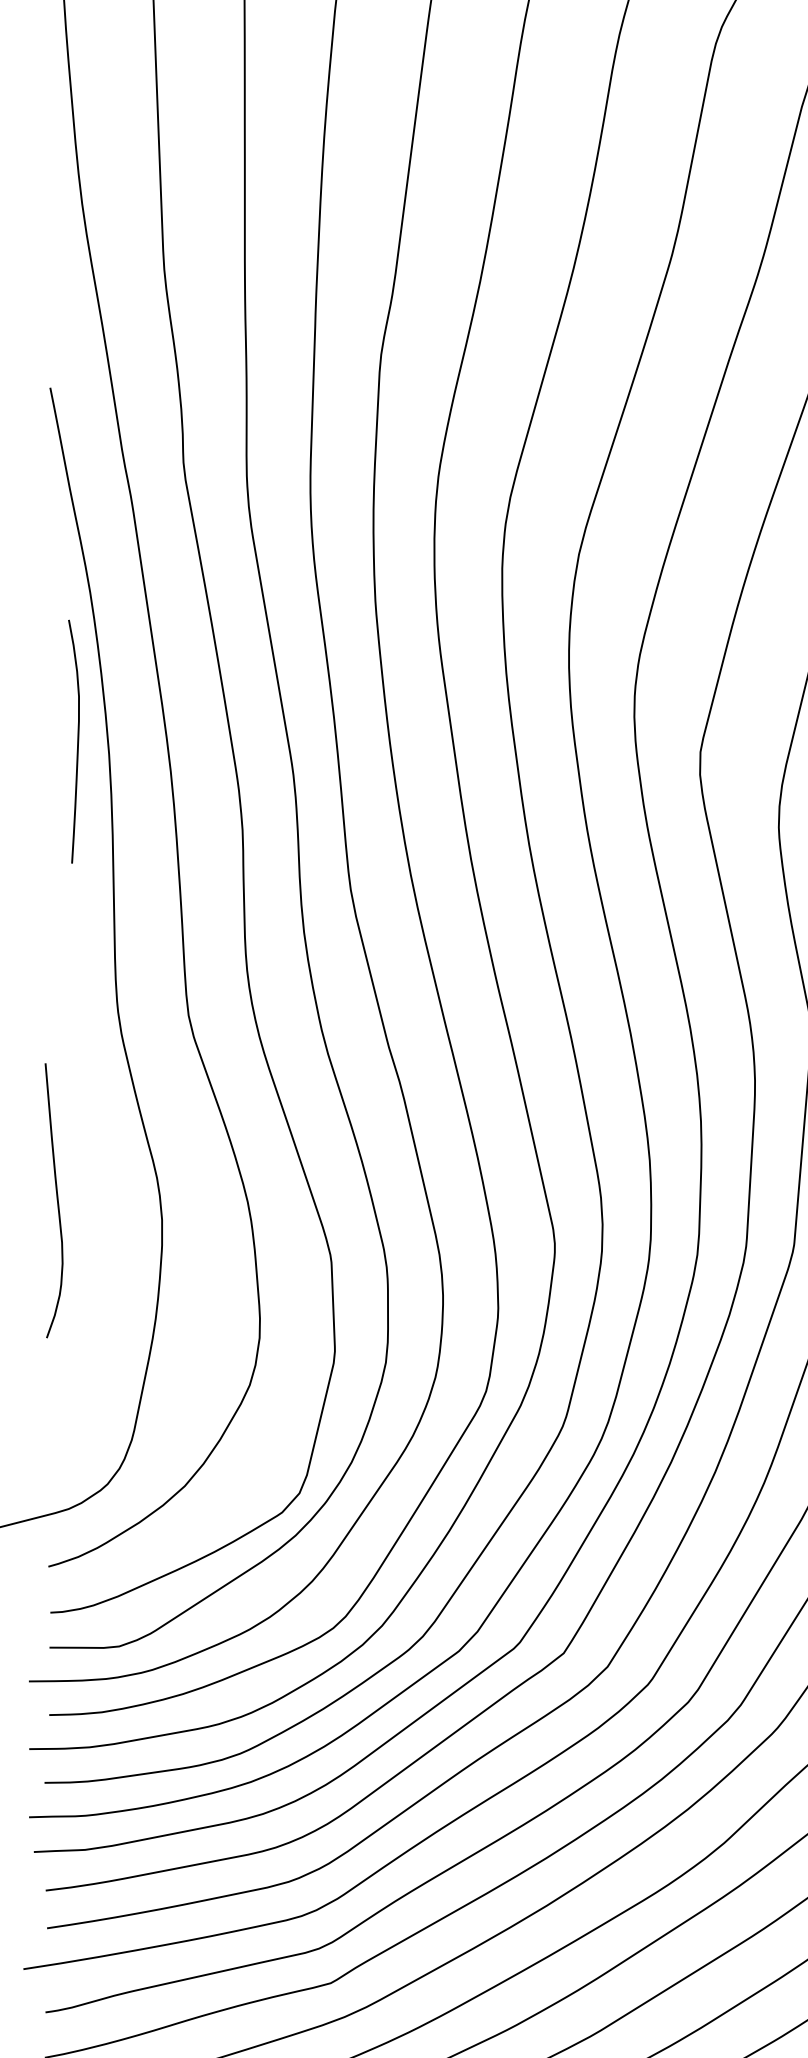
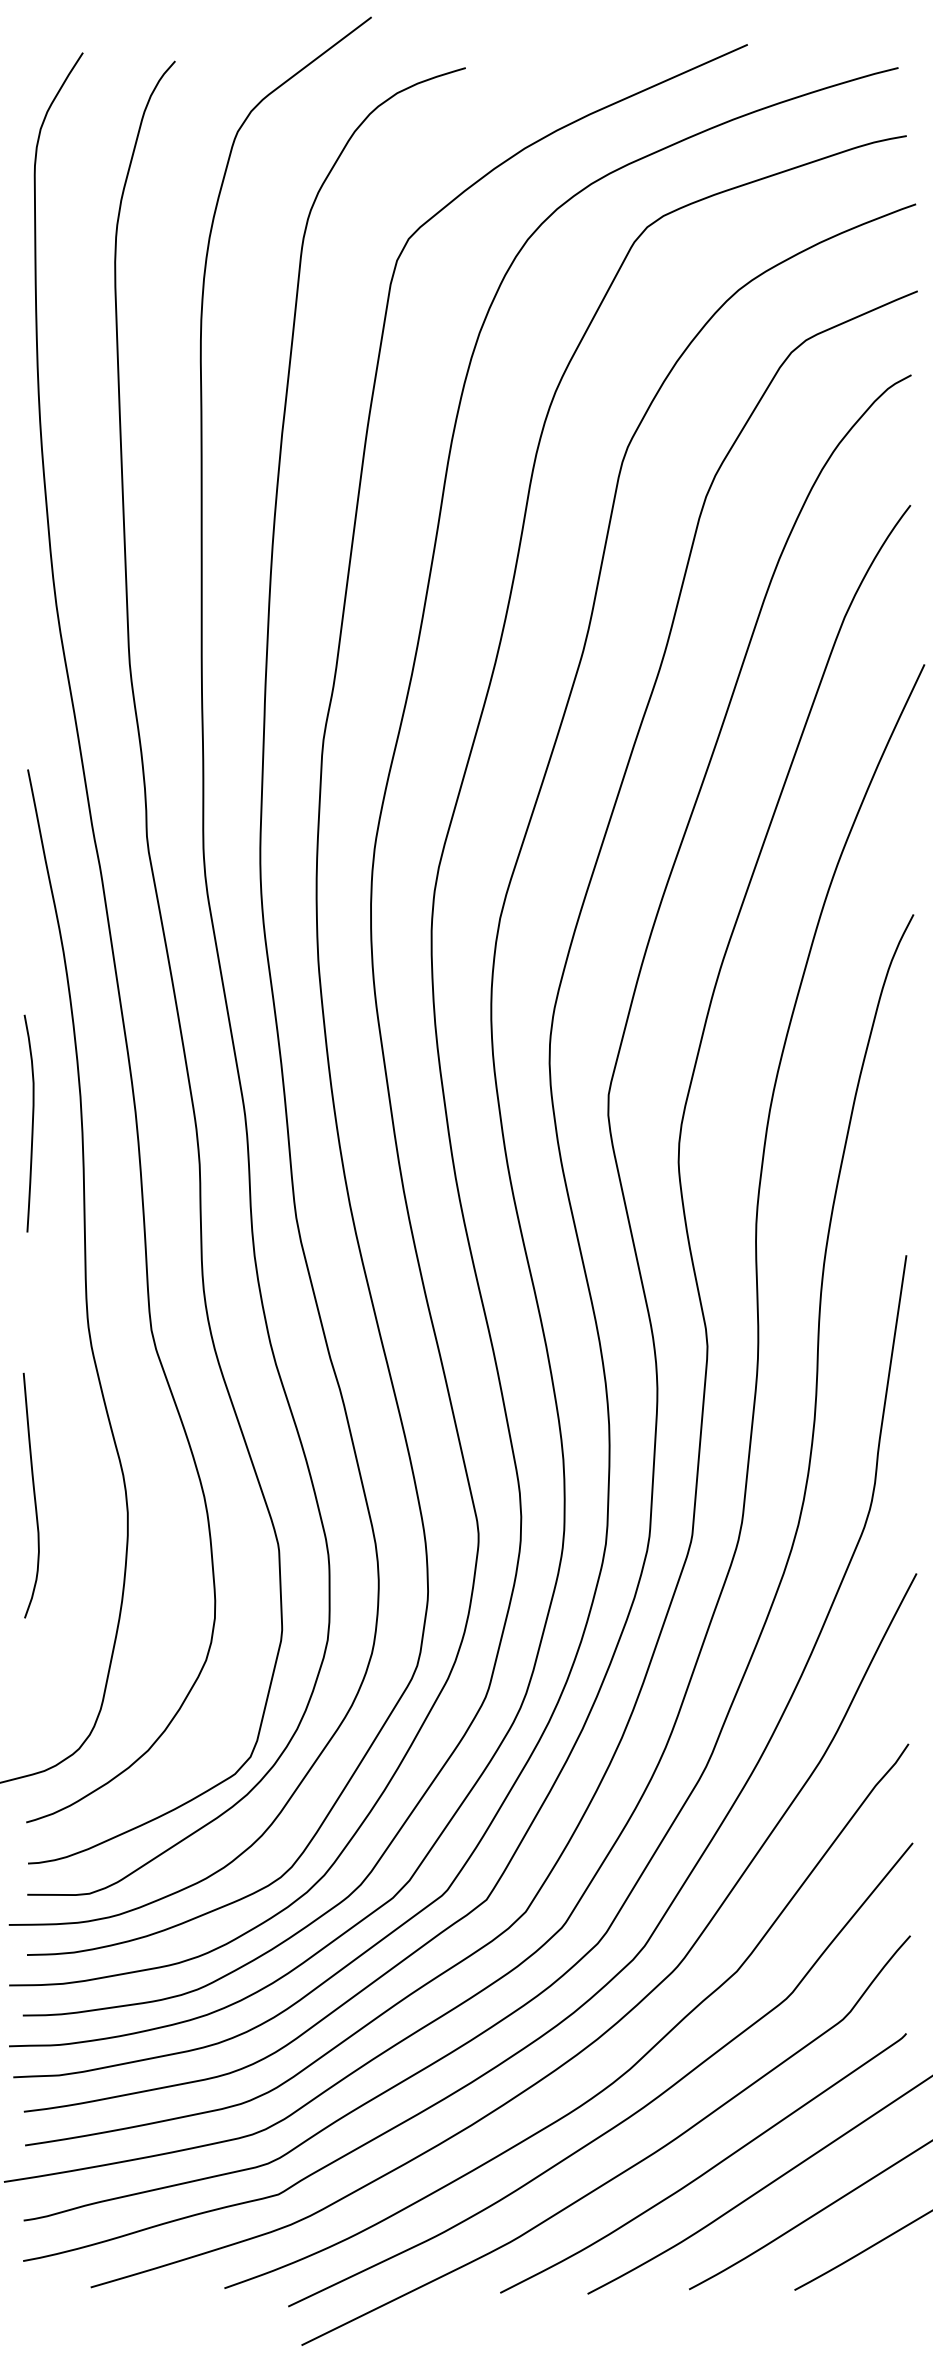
curve: (76, 742) -> (31, 1124), moved

